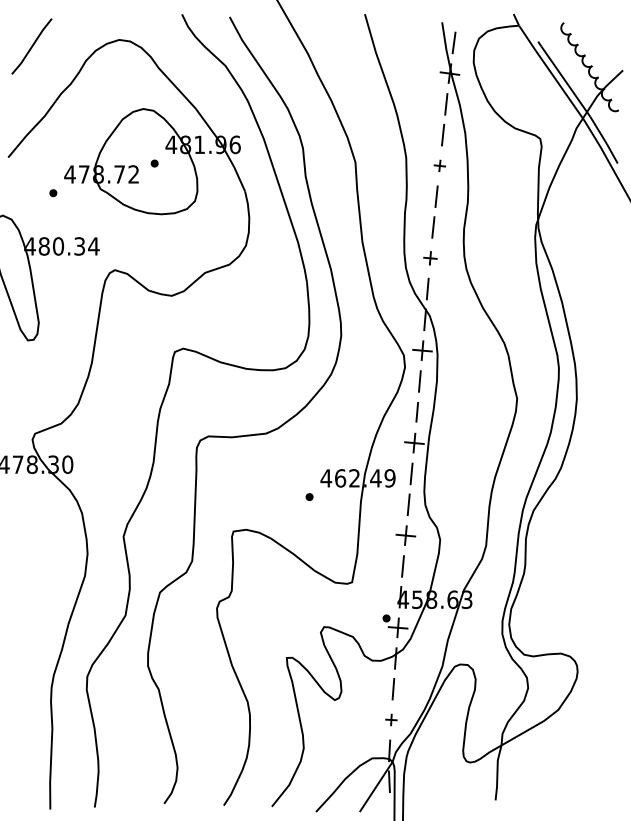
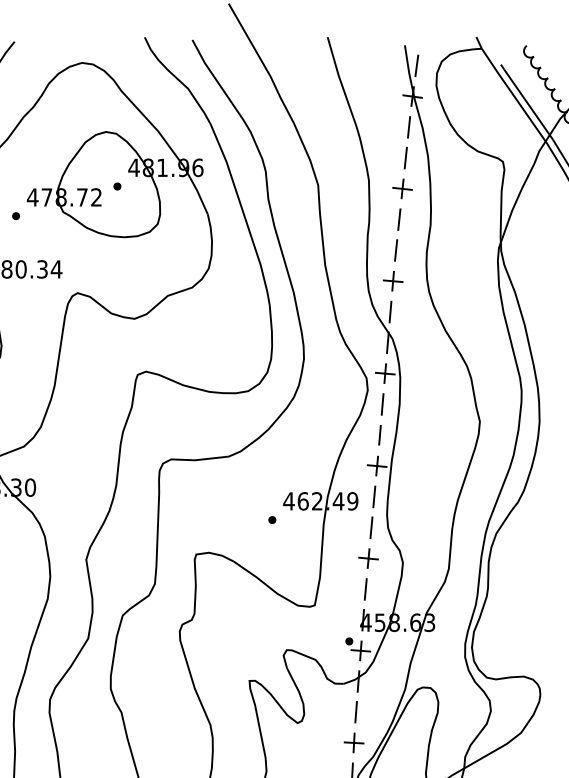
part: (439, 165) -> (402, 188), size x1.67
part: (430, 258) -> (393, 281), size x1.43
part: (391, 719) -> (354, 742), size x1.67

